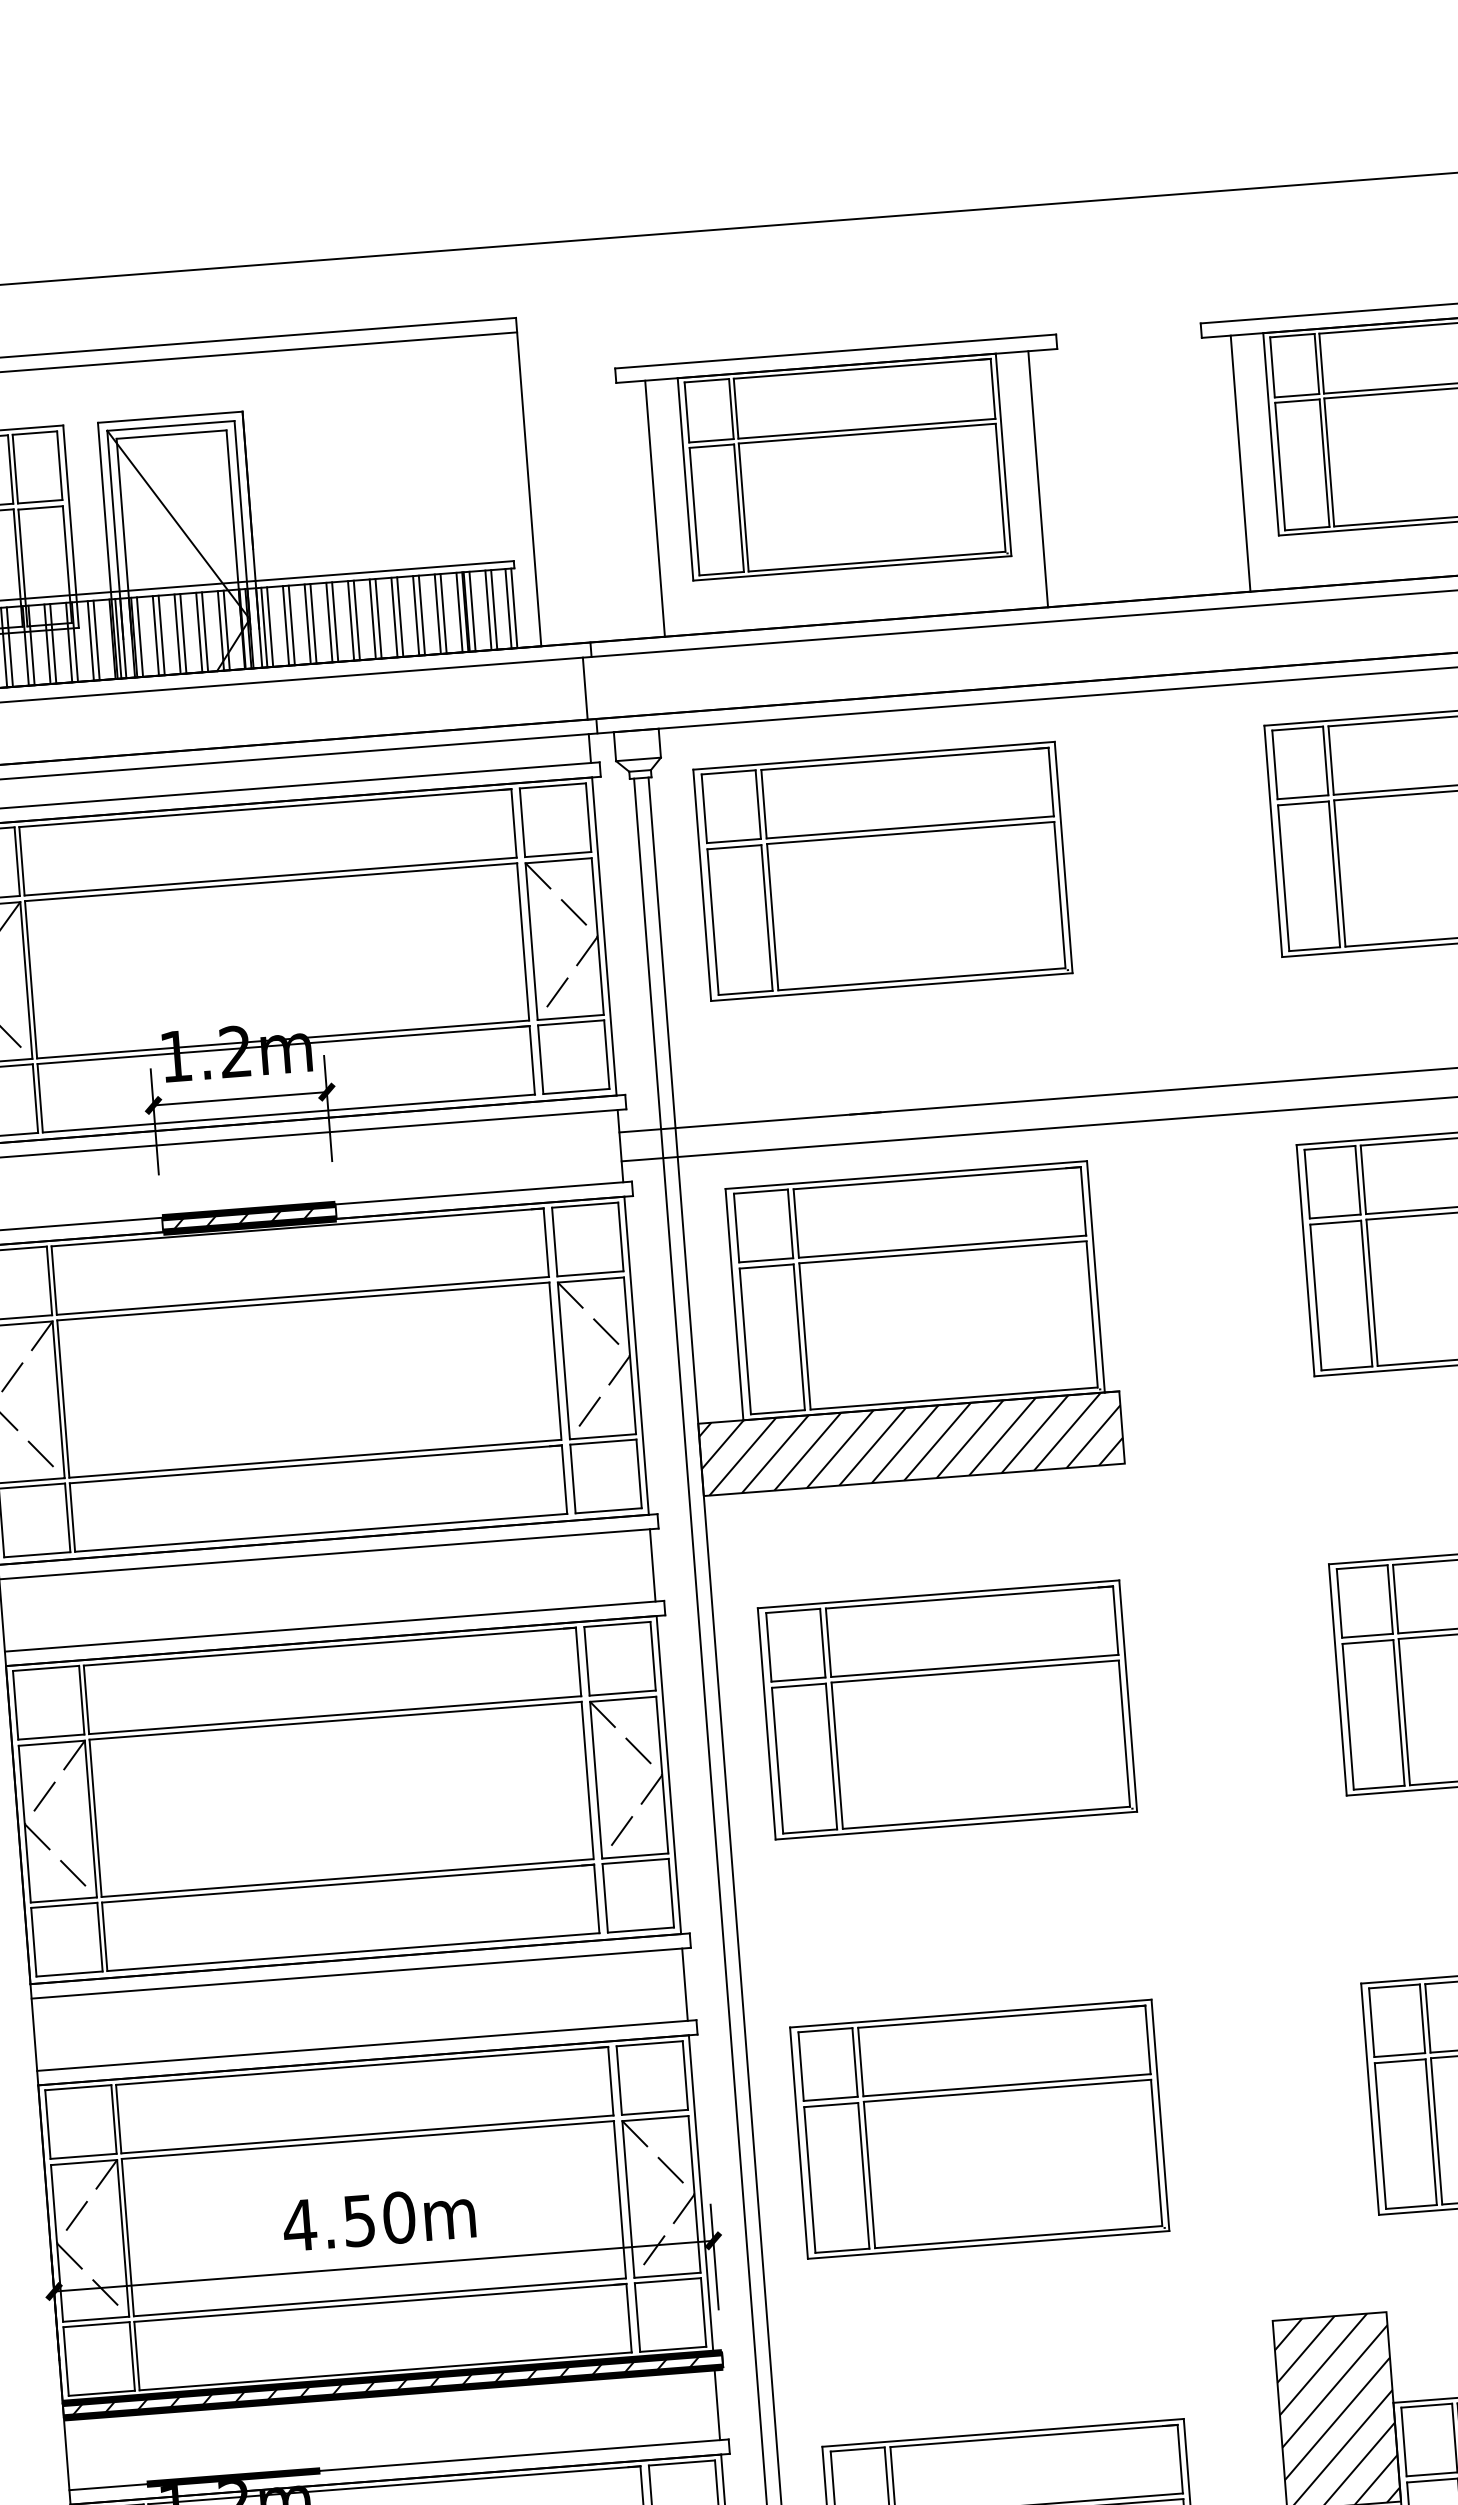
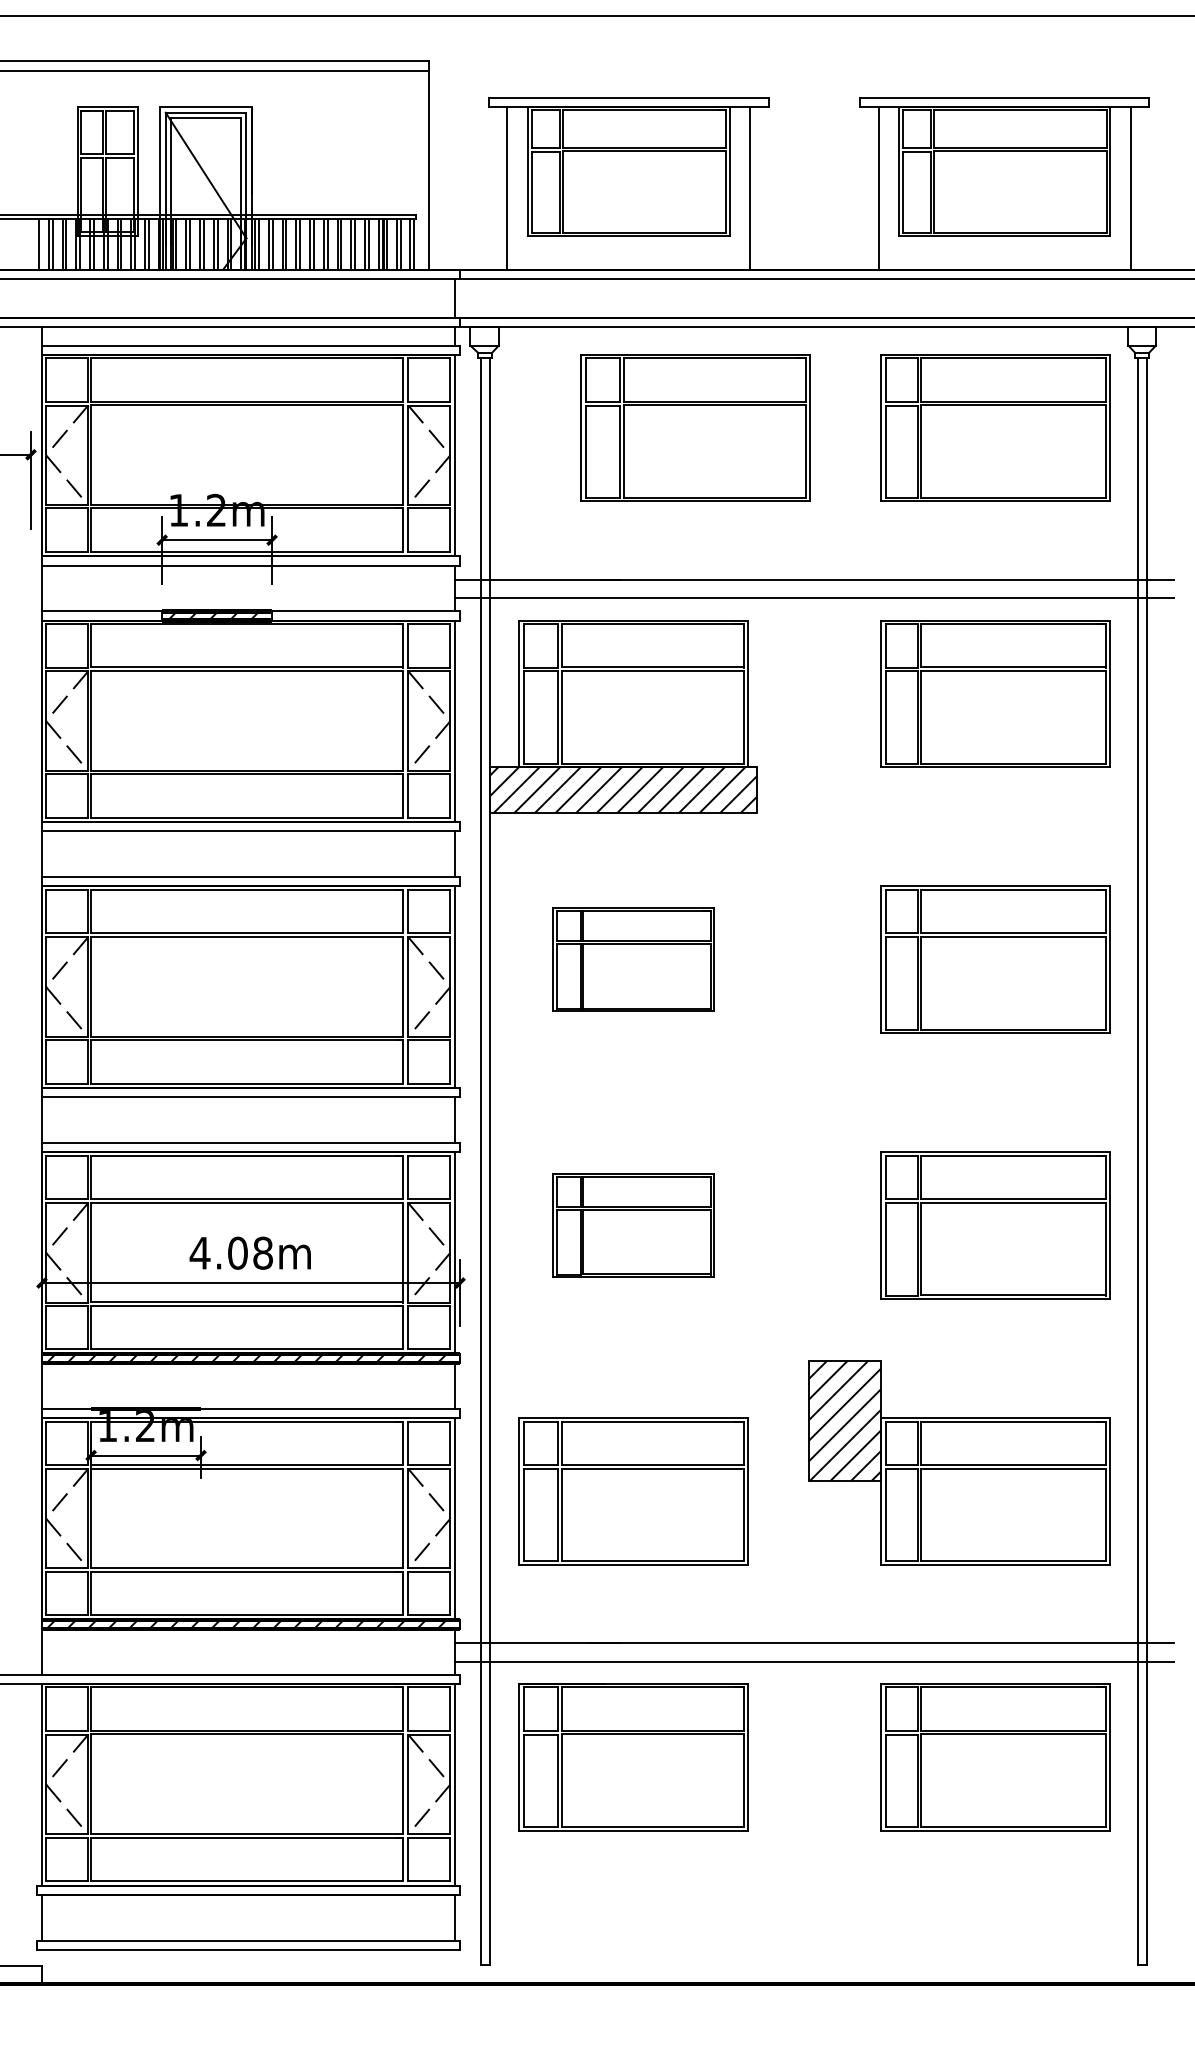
part: (883, 870) -> (695, 427), moved
part: (947, 1709) -> (633, 959), size x0.7
part: (980, 2129) -> (633, 1225), size x0.7
text: (379, 2218) -> (250, 1252), 4.50m -> 4.08m

